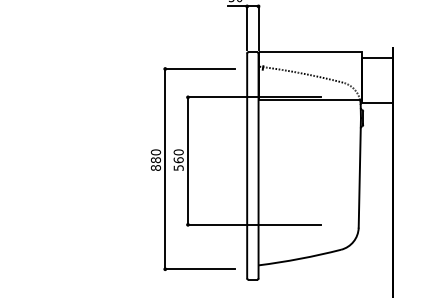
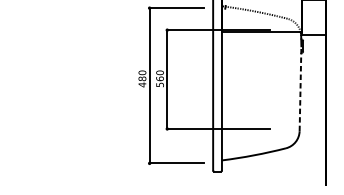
text: (155, 167) -> (142, 84), 880 -> 480
line: (359, 172) -> (300, 88), solid -> dashed

